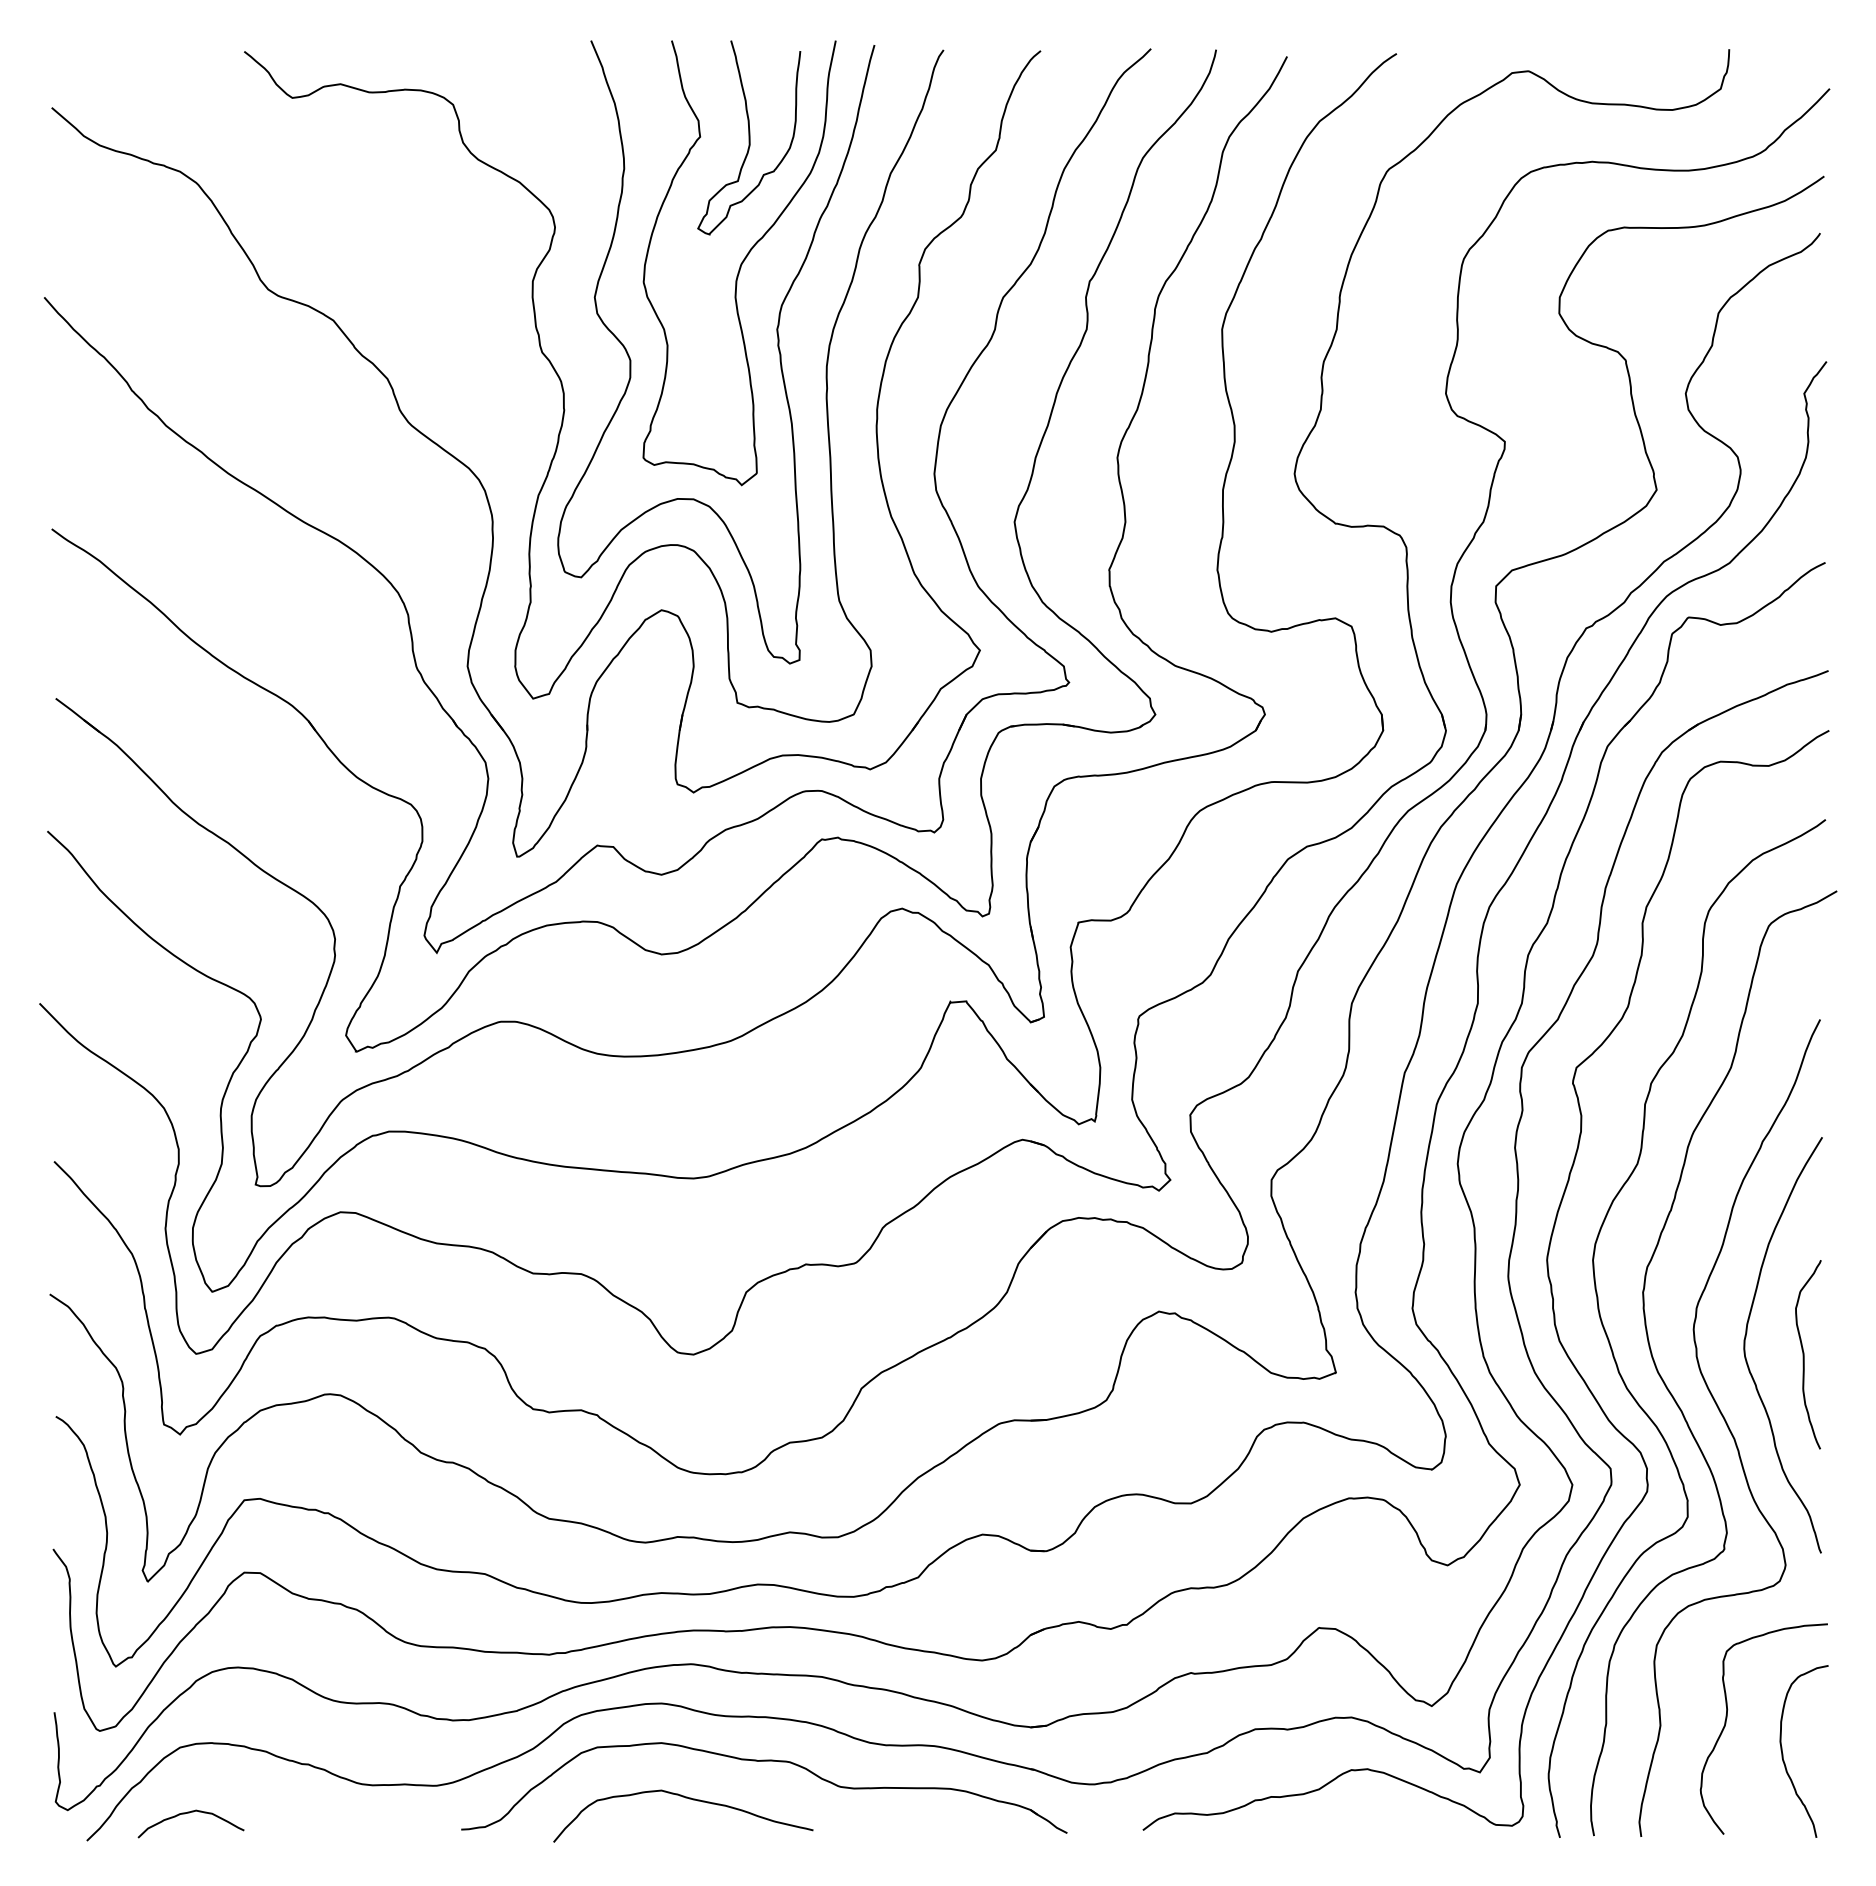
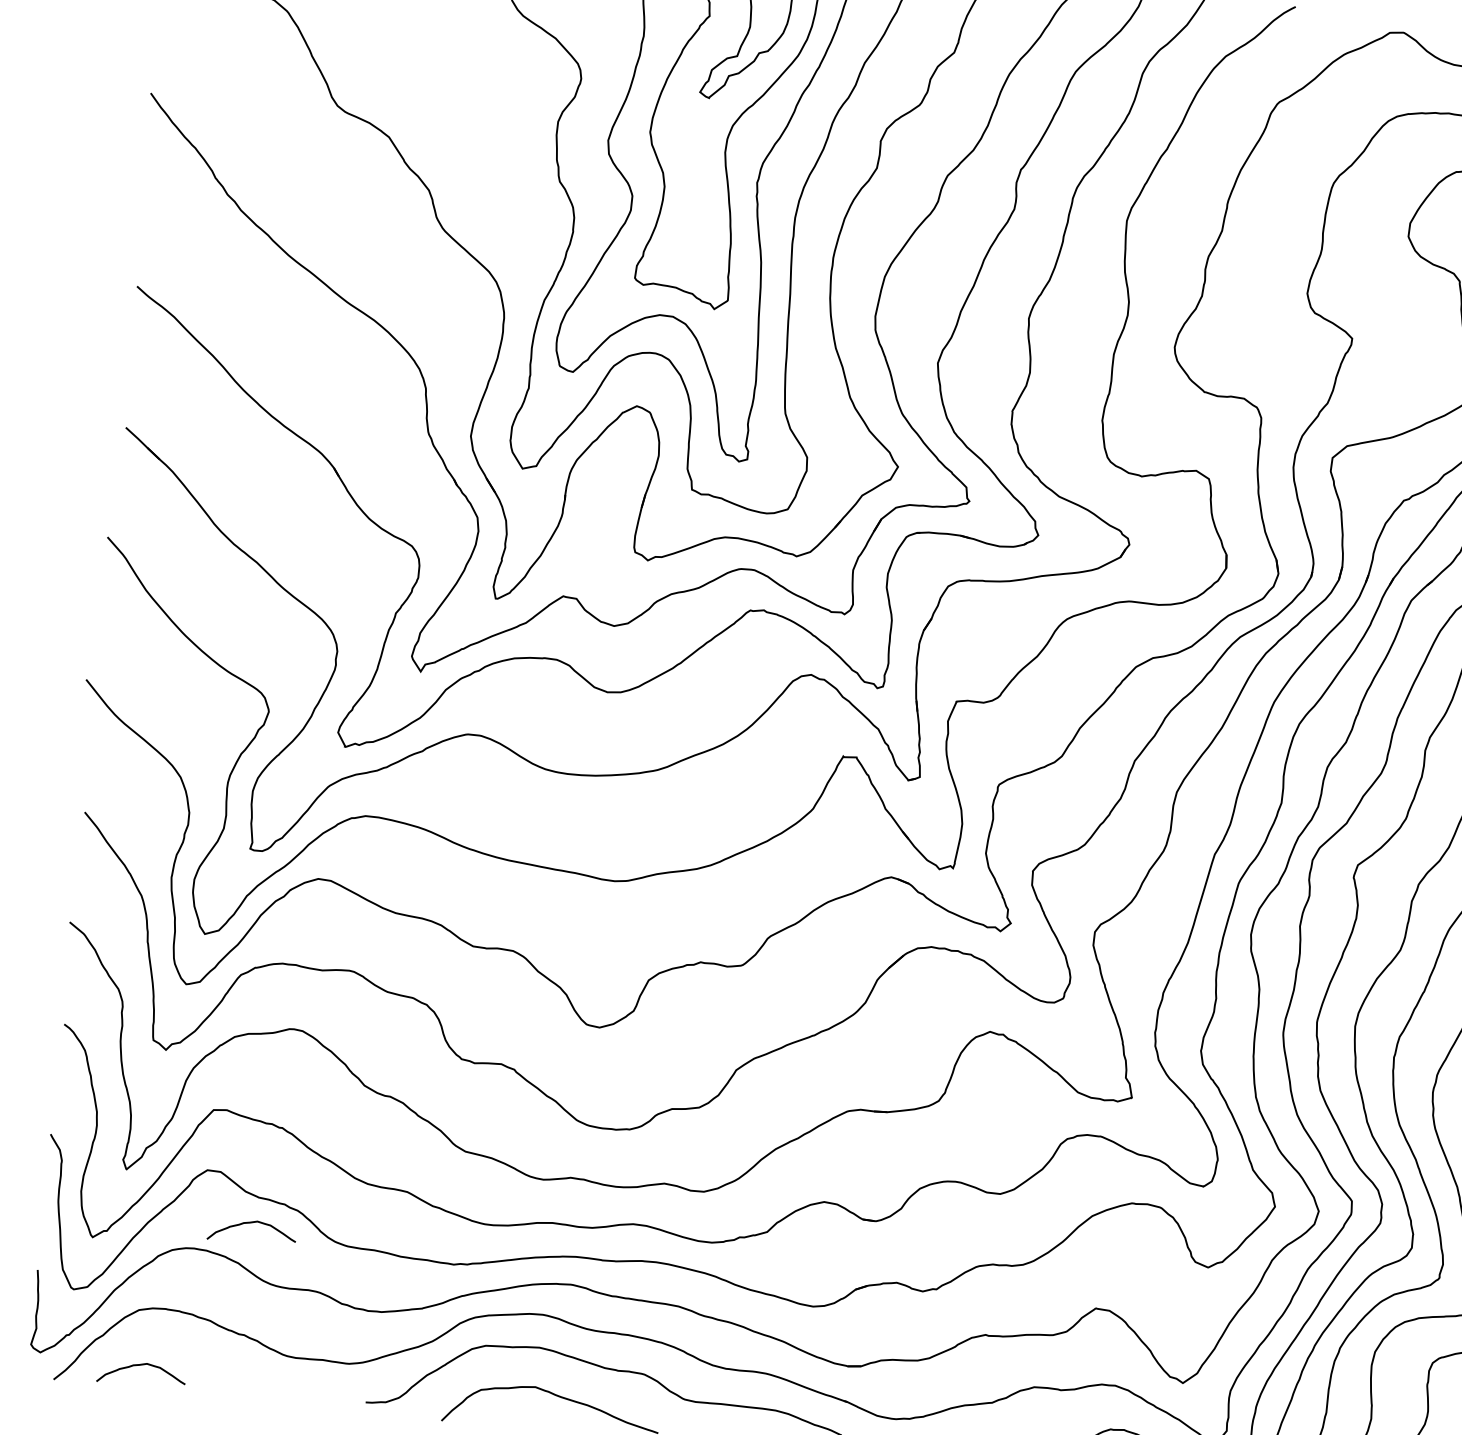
curve: (303, 1630) -> (251, 1223), added

